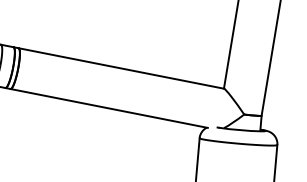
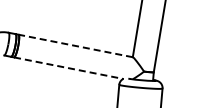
line: (120, 67) -> (75, 45), solid -> dashed
line: (108, 108) -> (68, 68), solid -> dashed

